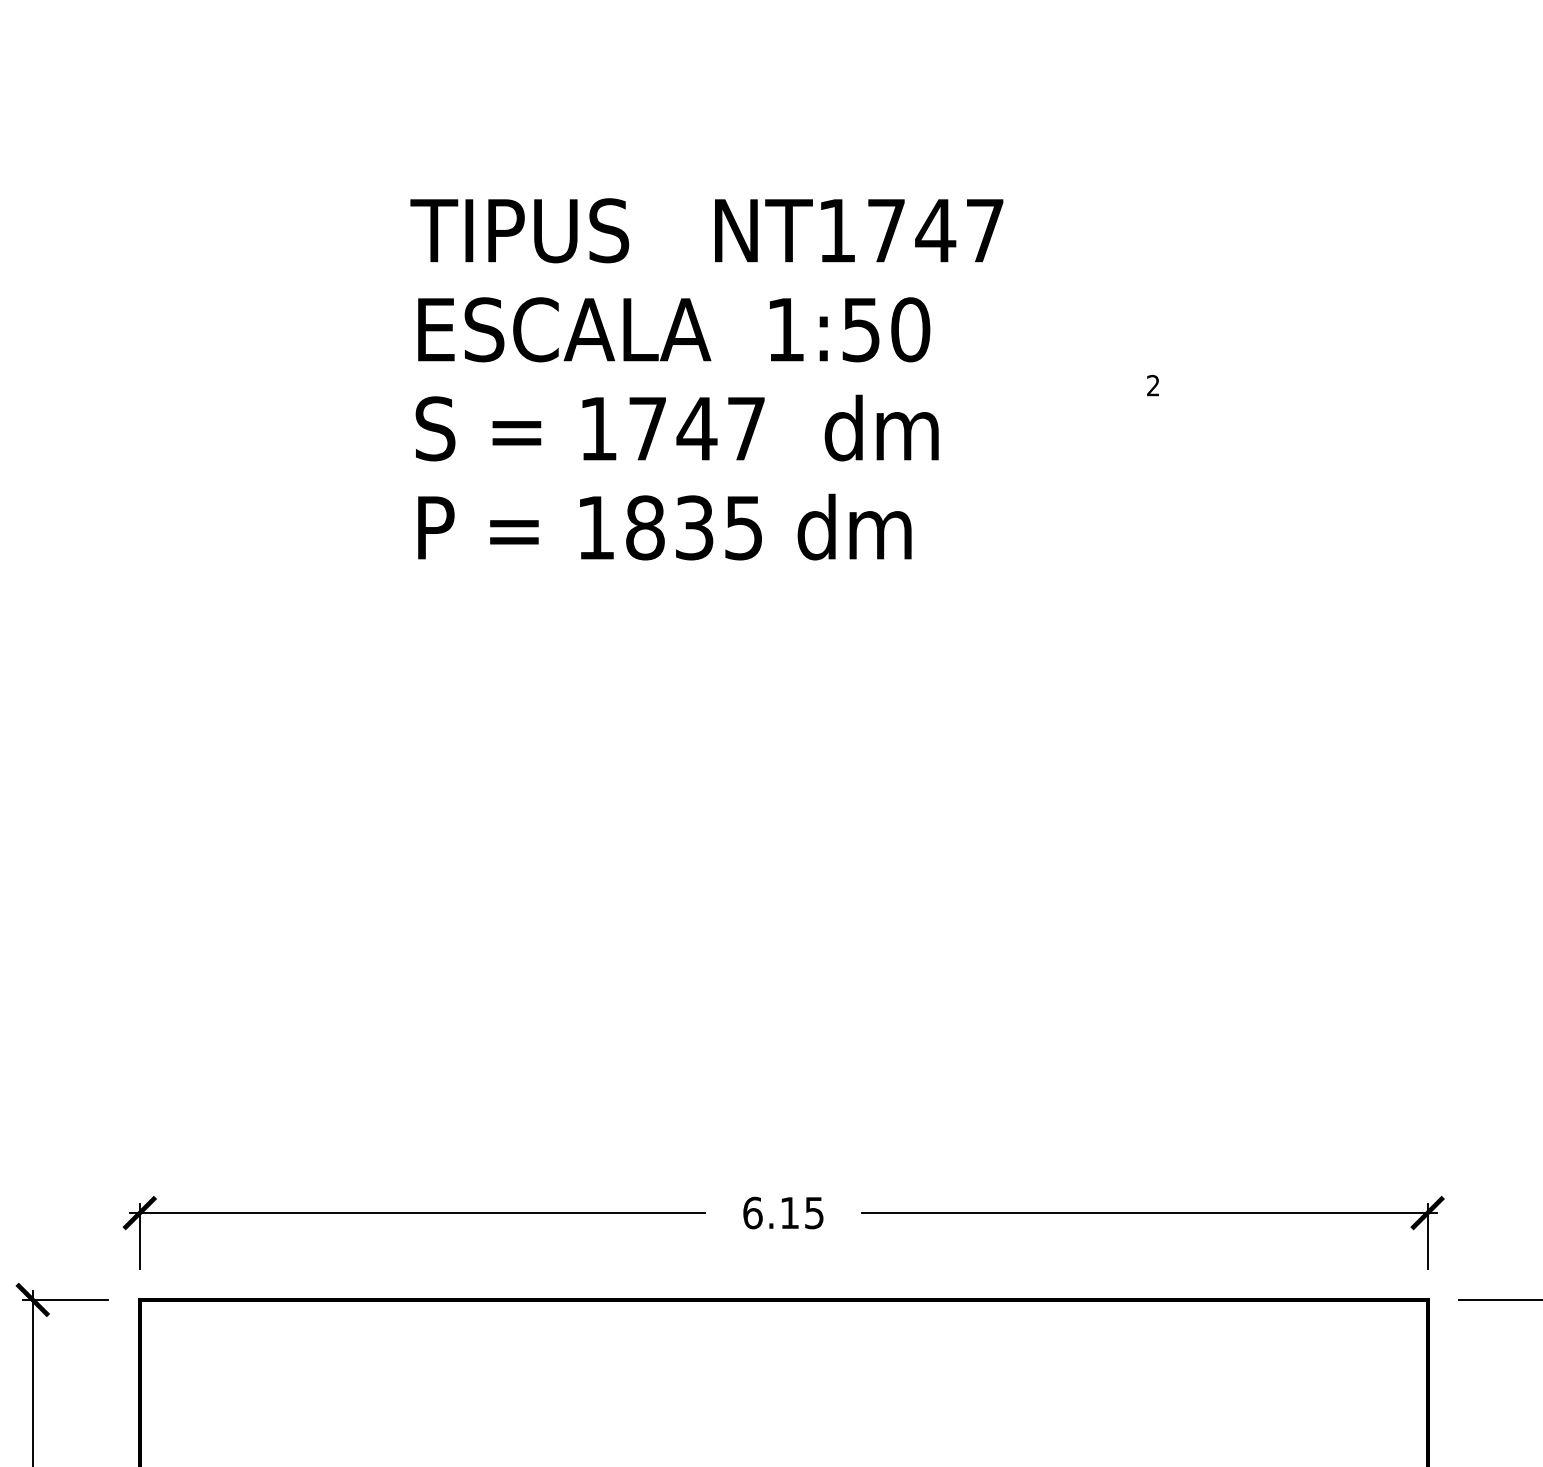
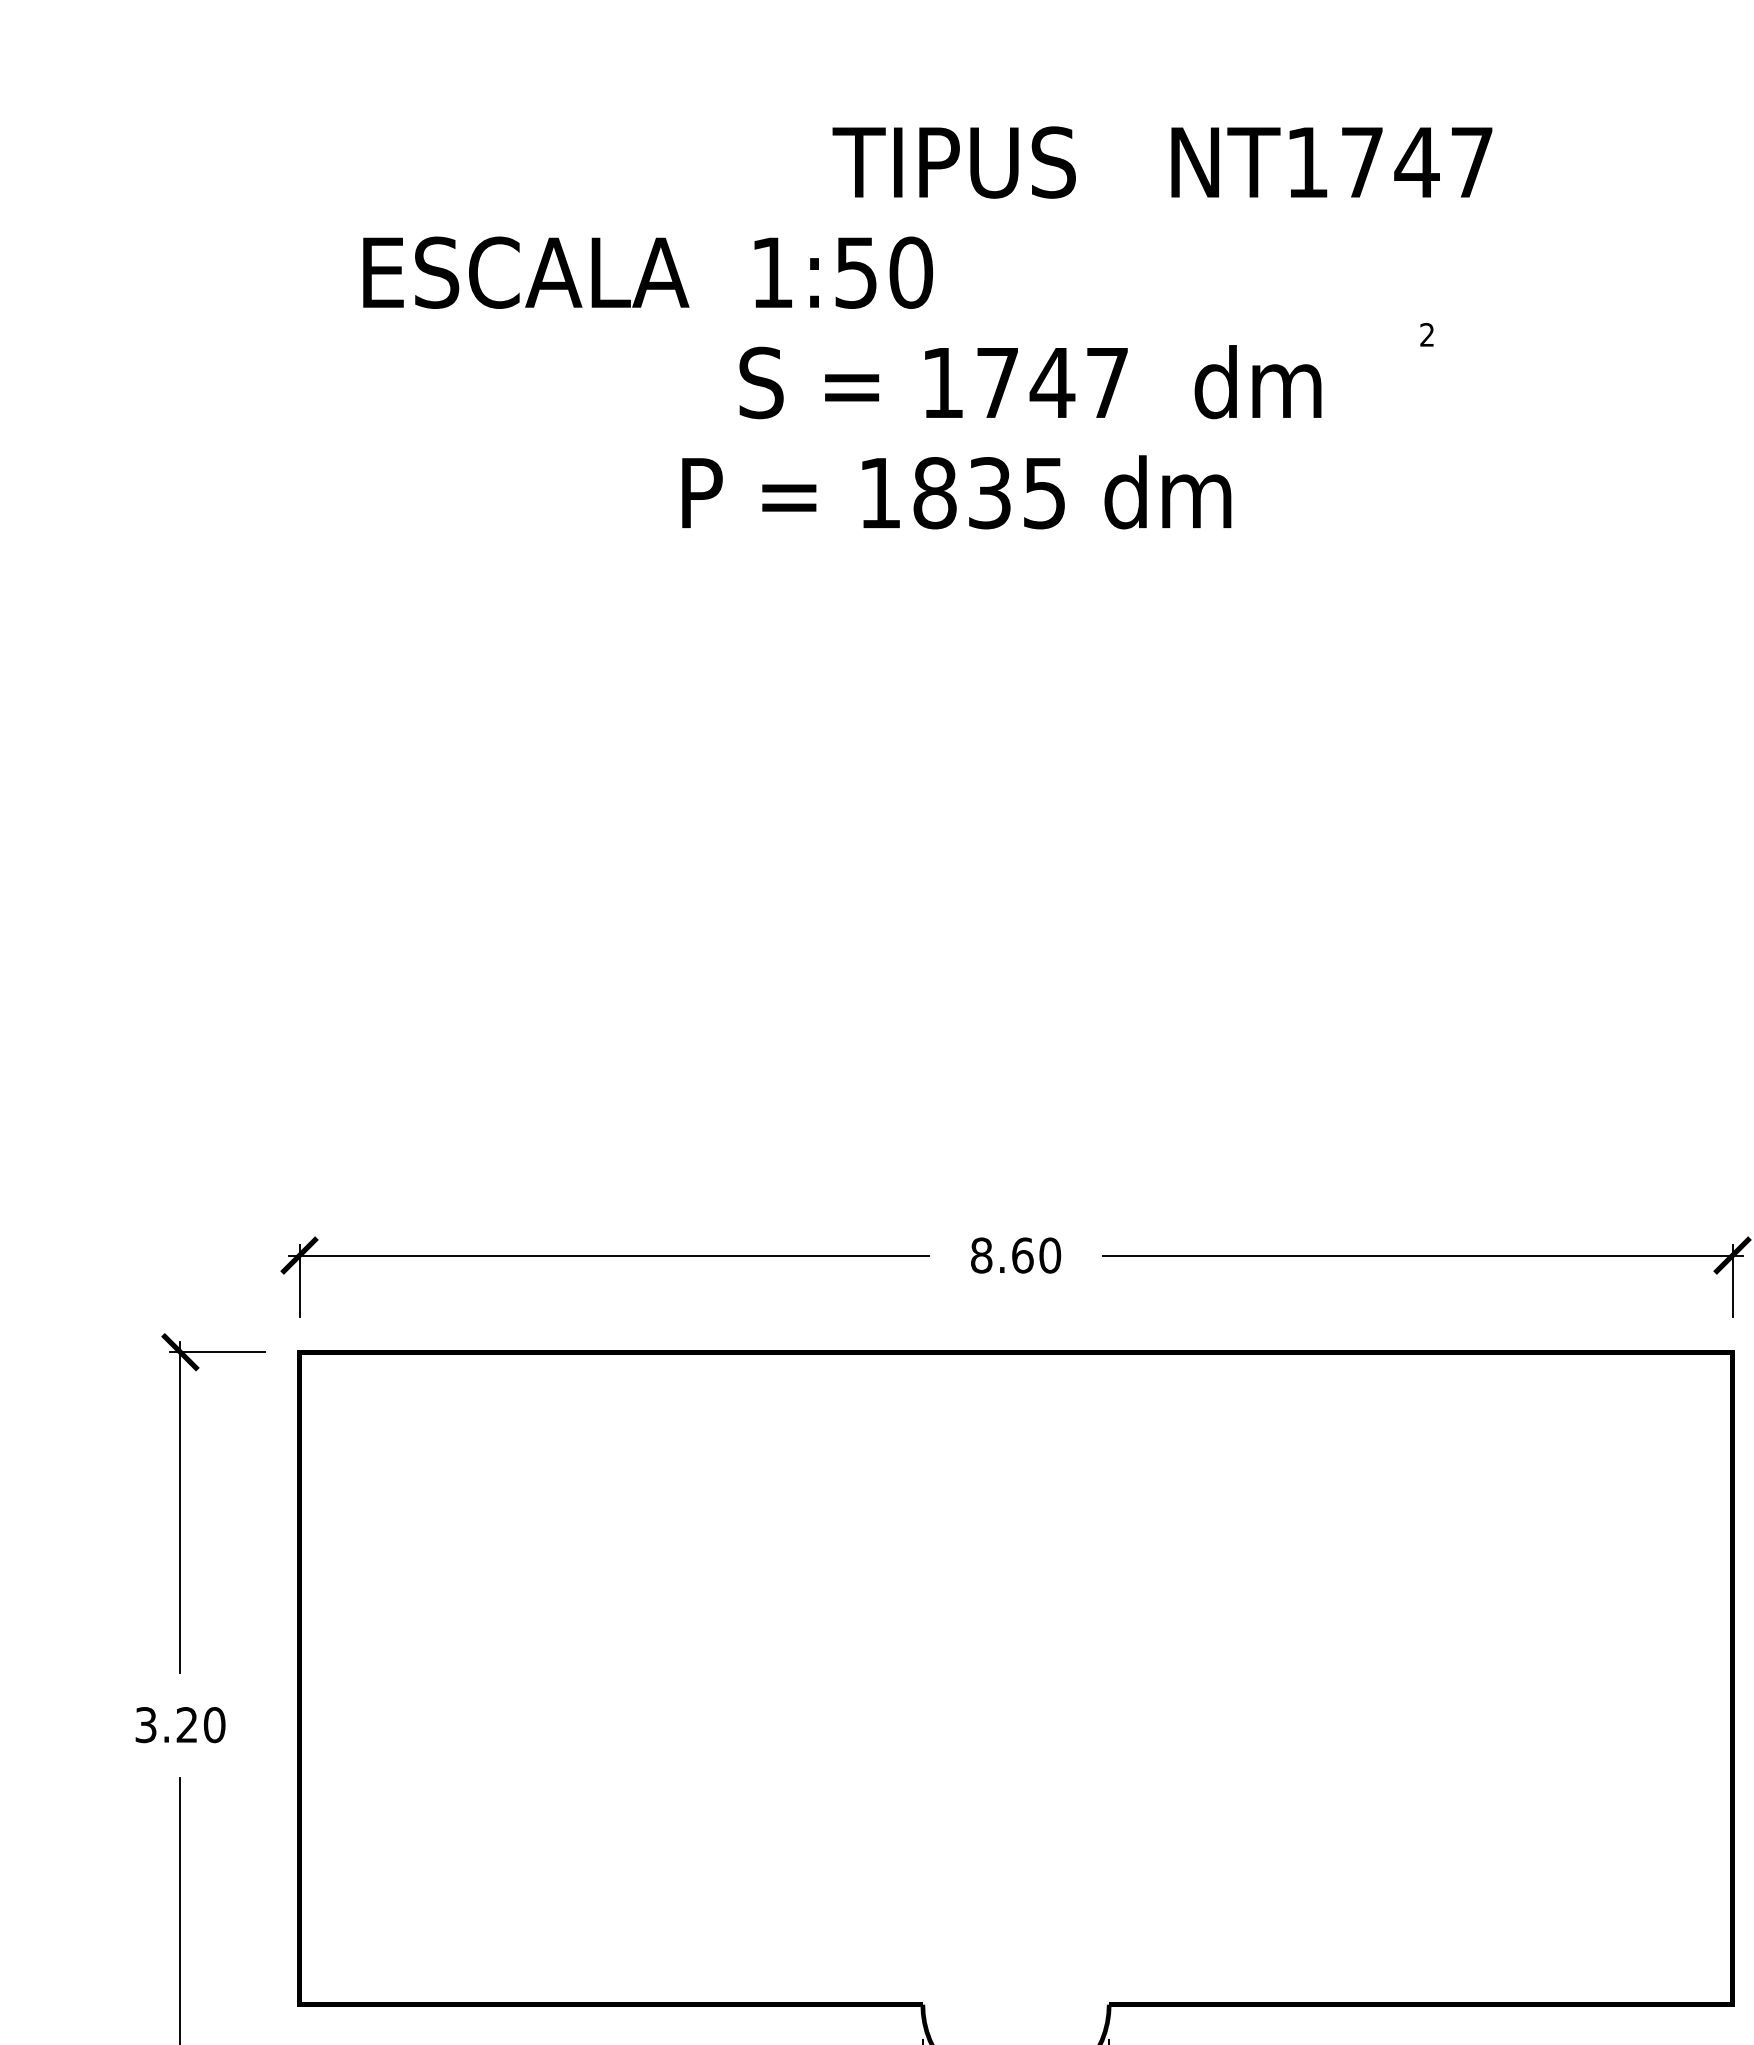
text: (706, 230) -> (1162, 162), moved
text: (673, 329) -> (647, 272), moved
text: (677, 428) -> (1030, 382), moved
text: (664, 527) -> (956, 492), moved
text: (784, 1212) -> (1016, 1255), 6.15 -> 8.60

